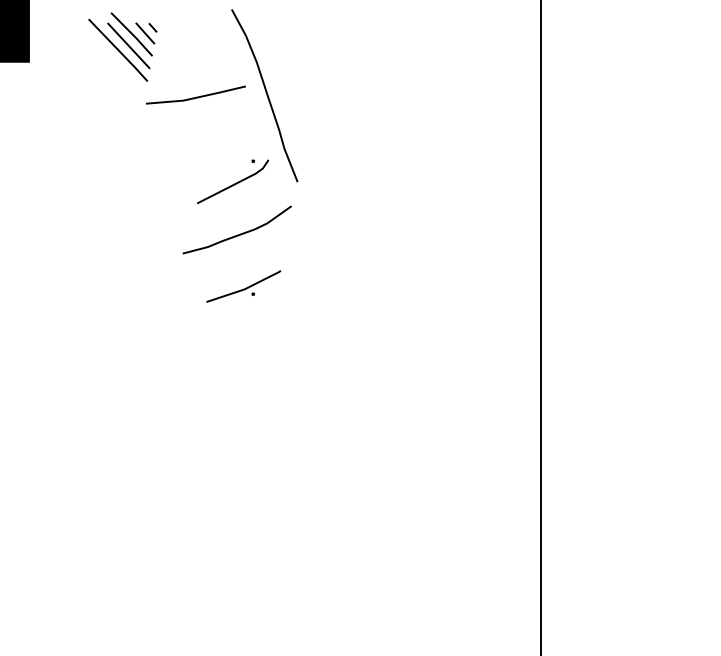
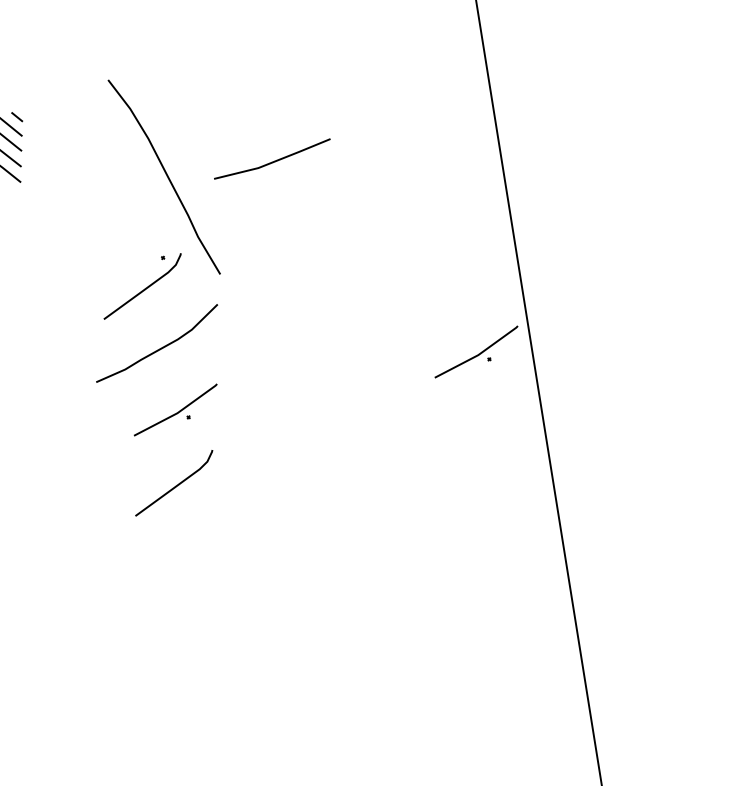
line: (196, 96) -> (273, 160), moved
part: (495, 278) -> (476, 352), added
curve: (234, 347) -> (176, 484), added

